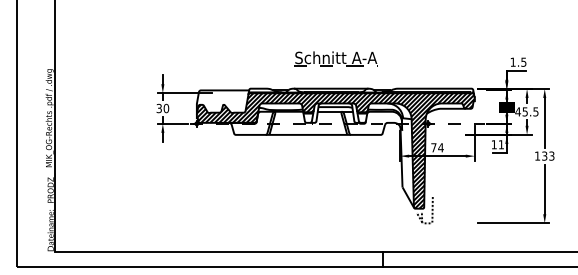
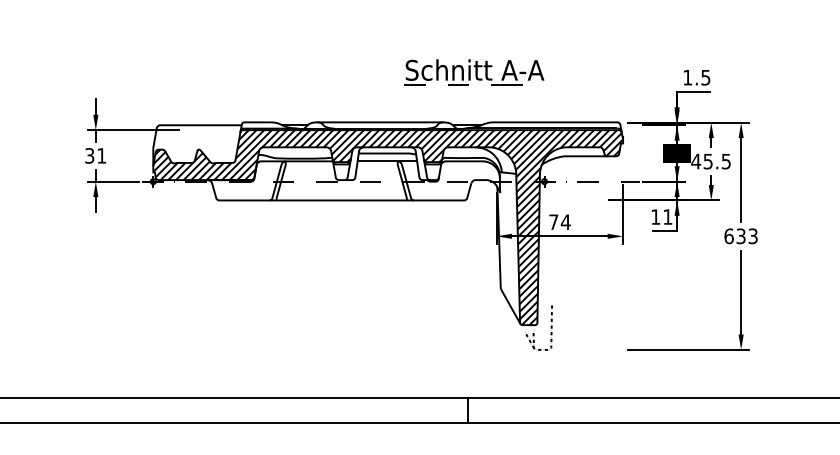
part: (335, 58) -> (473, 71), moved
text: (166, 108) -> (101, 155), 30 -> 31
text: (537, 155) -> (728, 235), 133 -> 633

